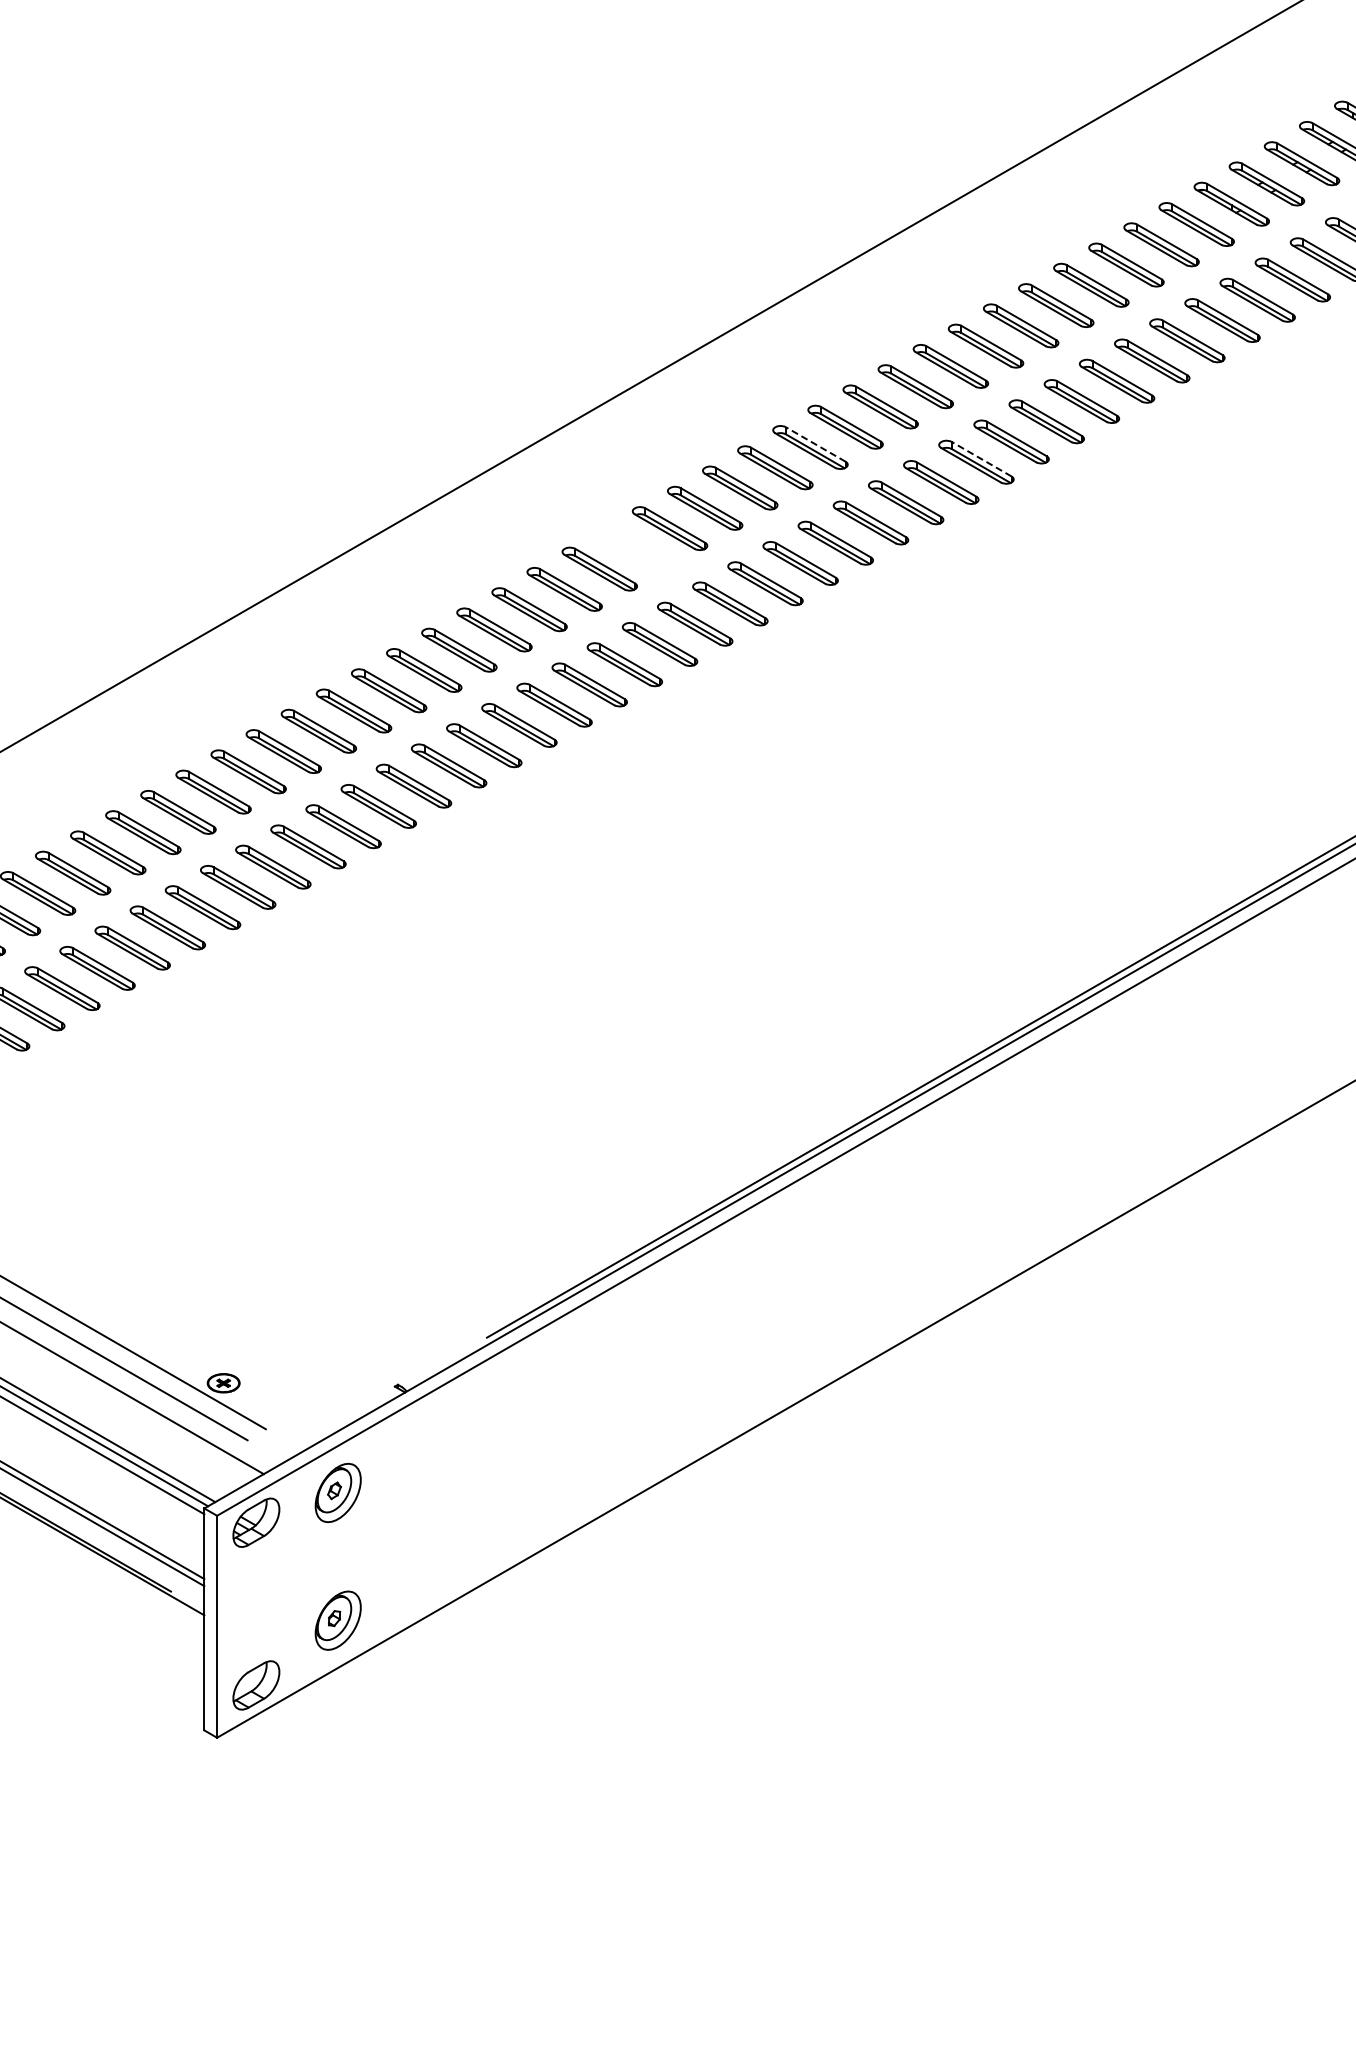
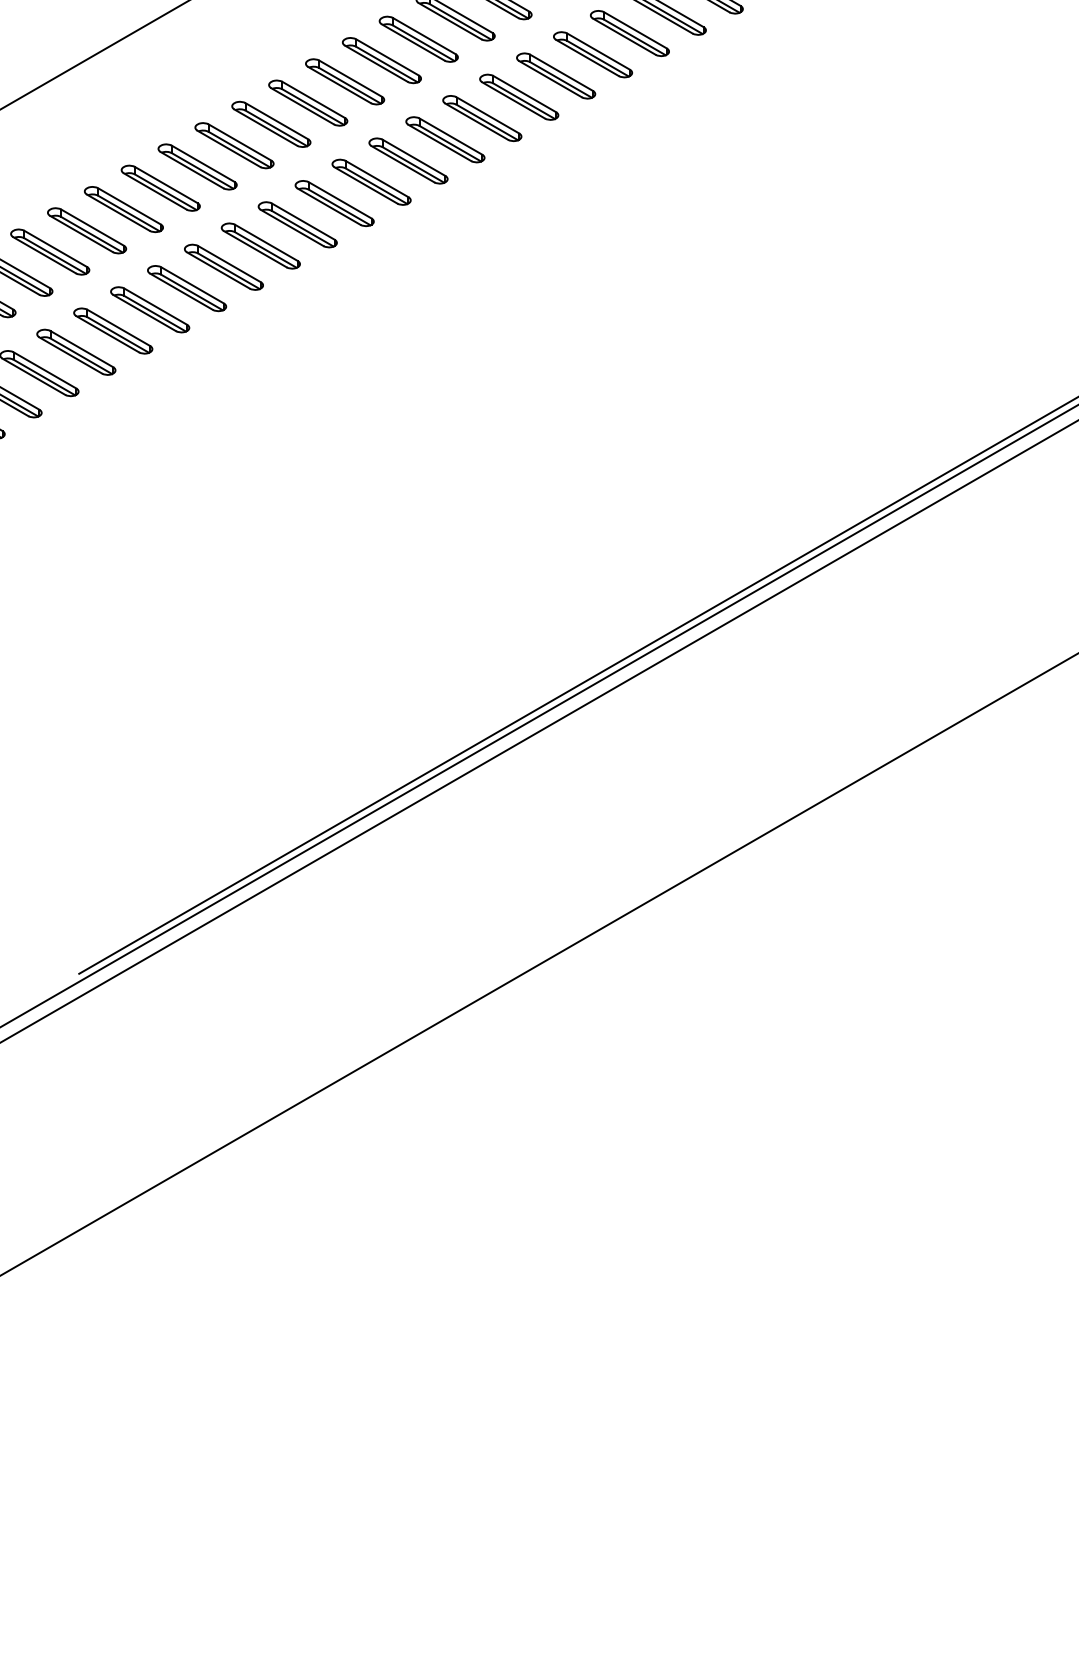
line: (815, 444) -> (424, 36), dashed -> solid
line: (981, 458) -> (598, 50), dashed -> solid
part: (634, 548) -> (234, 145), added

